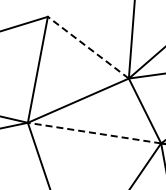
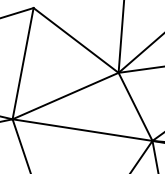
line: (88, 47) -> (76, 40), dashed -> solid
line: (94, 133) -> (82, 130), dashed -> solid

